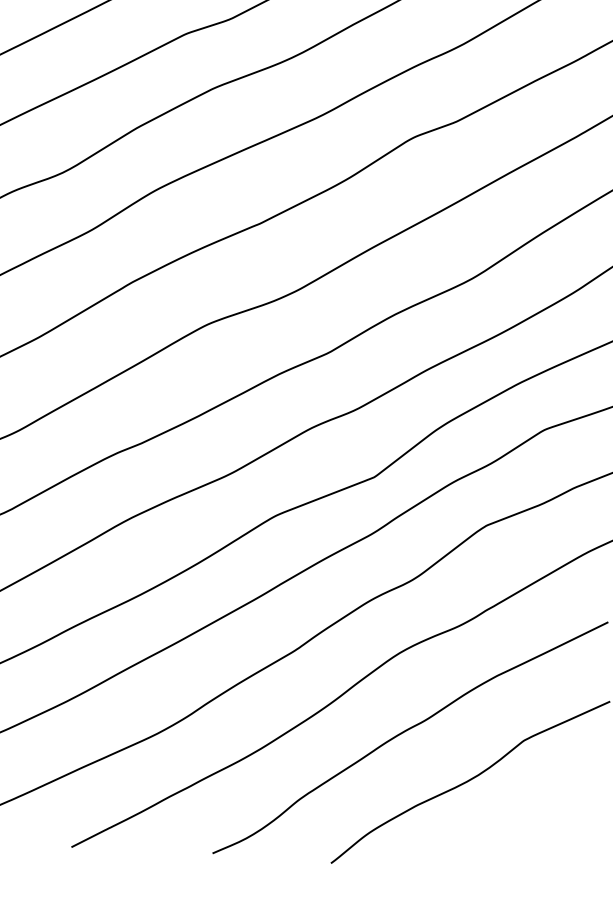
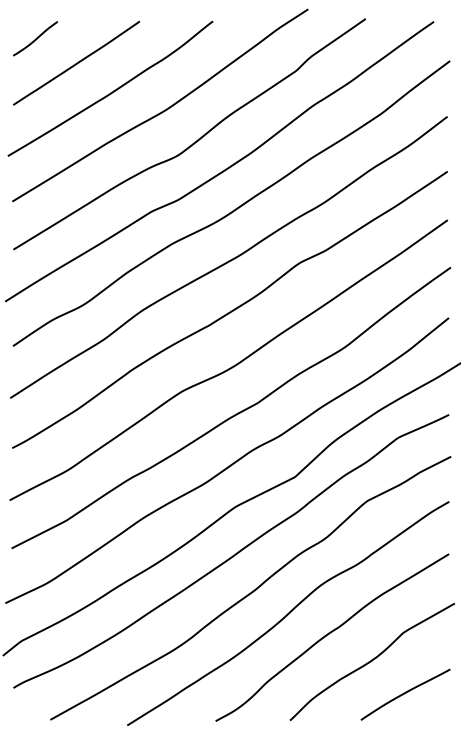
curve: (518, 837) -> (405, 693), added

